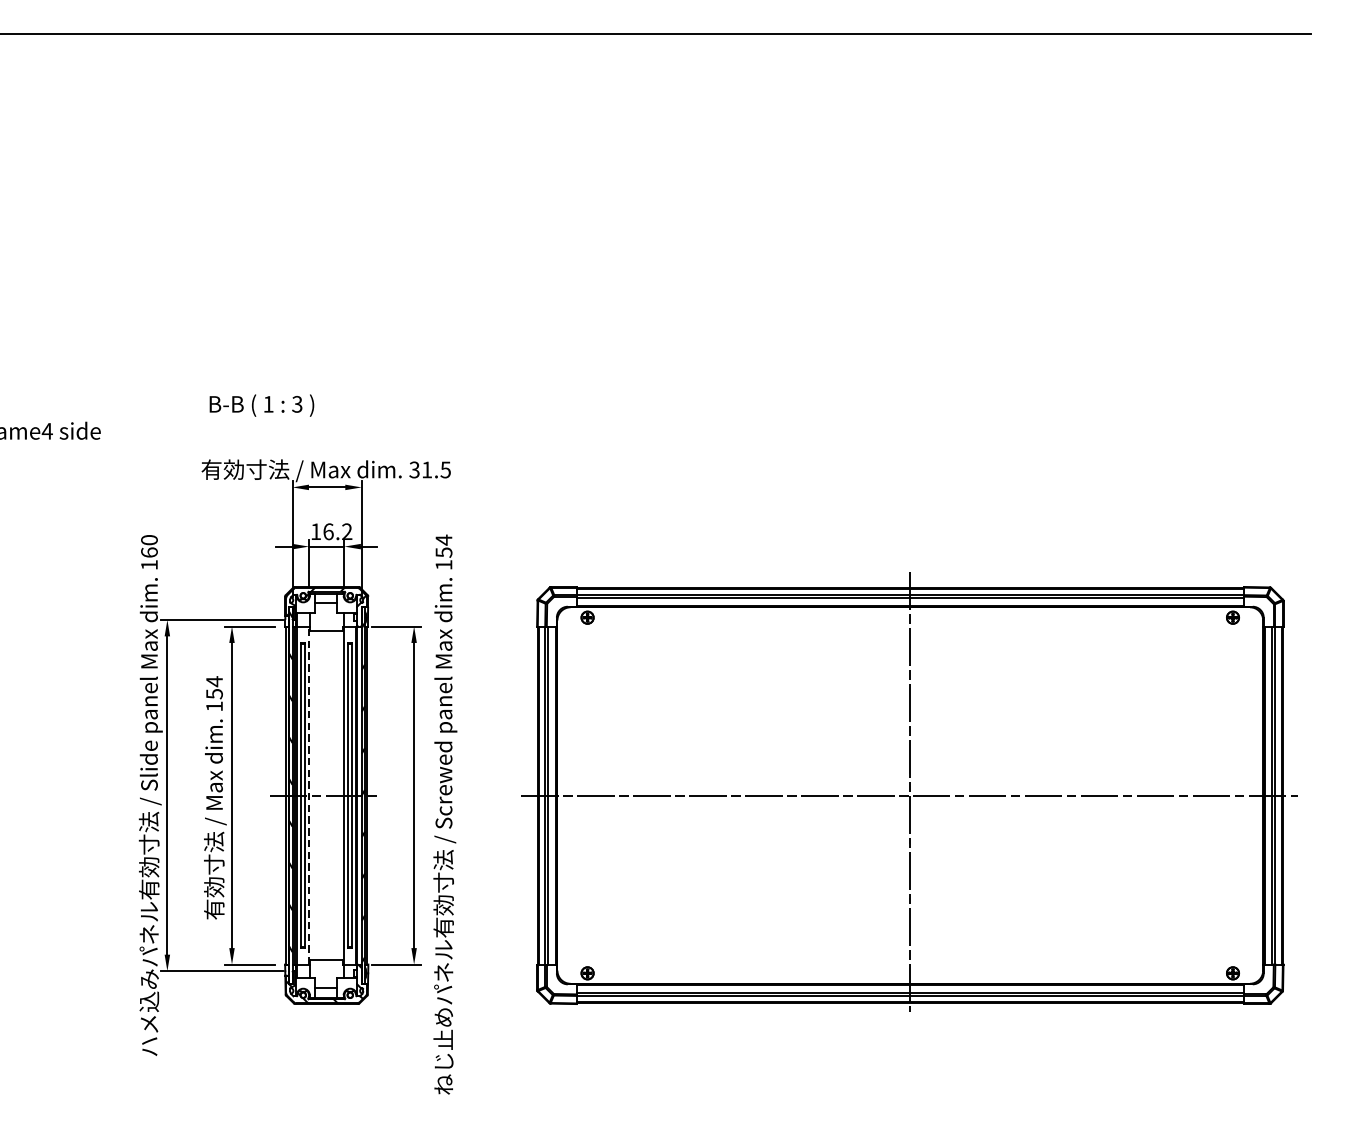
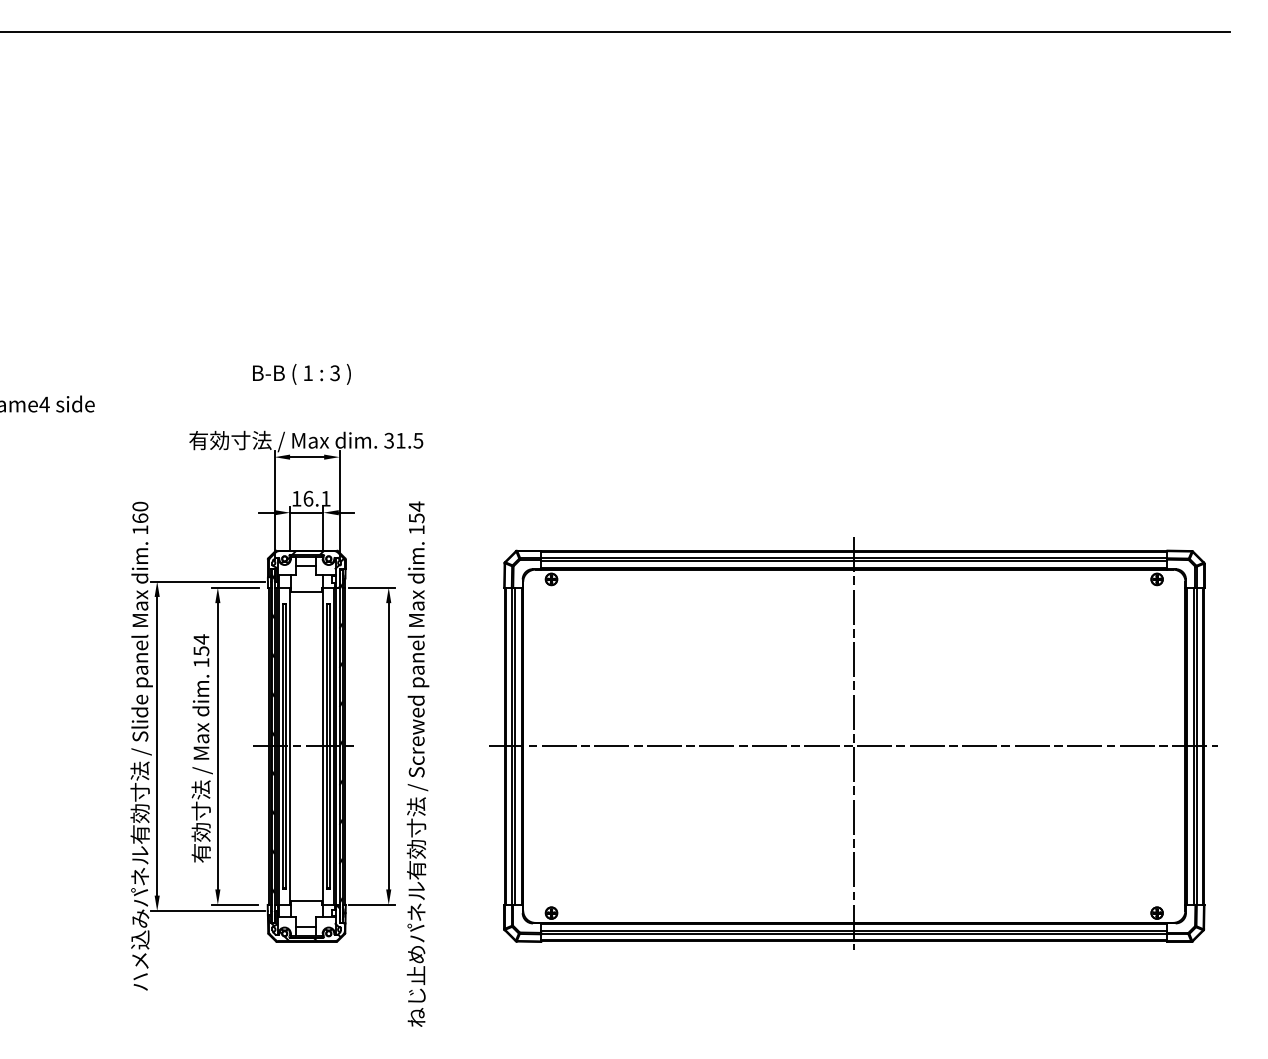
text: (261, 405) -> (301, 374), moved
text: (346, 531) -> (325, 498), 16.2 -> 16.1
line: (309, 795) -> (290, 746), dashed -> solid

